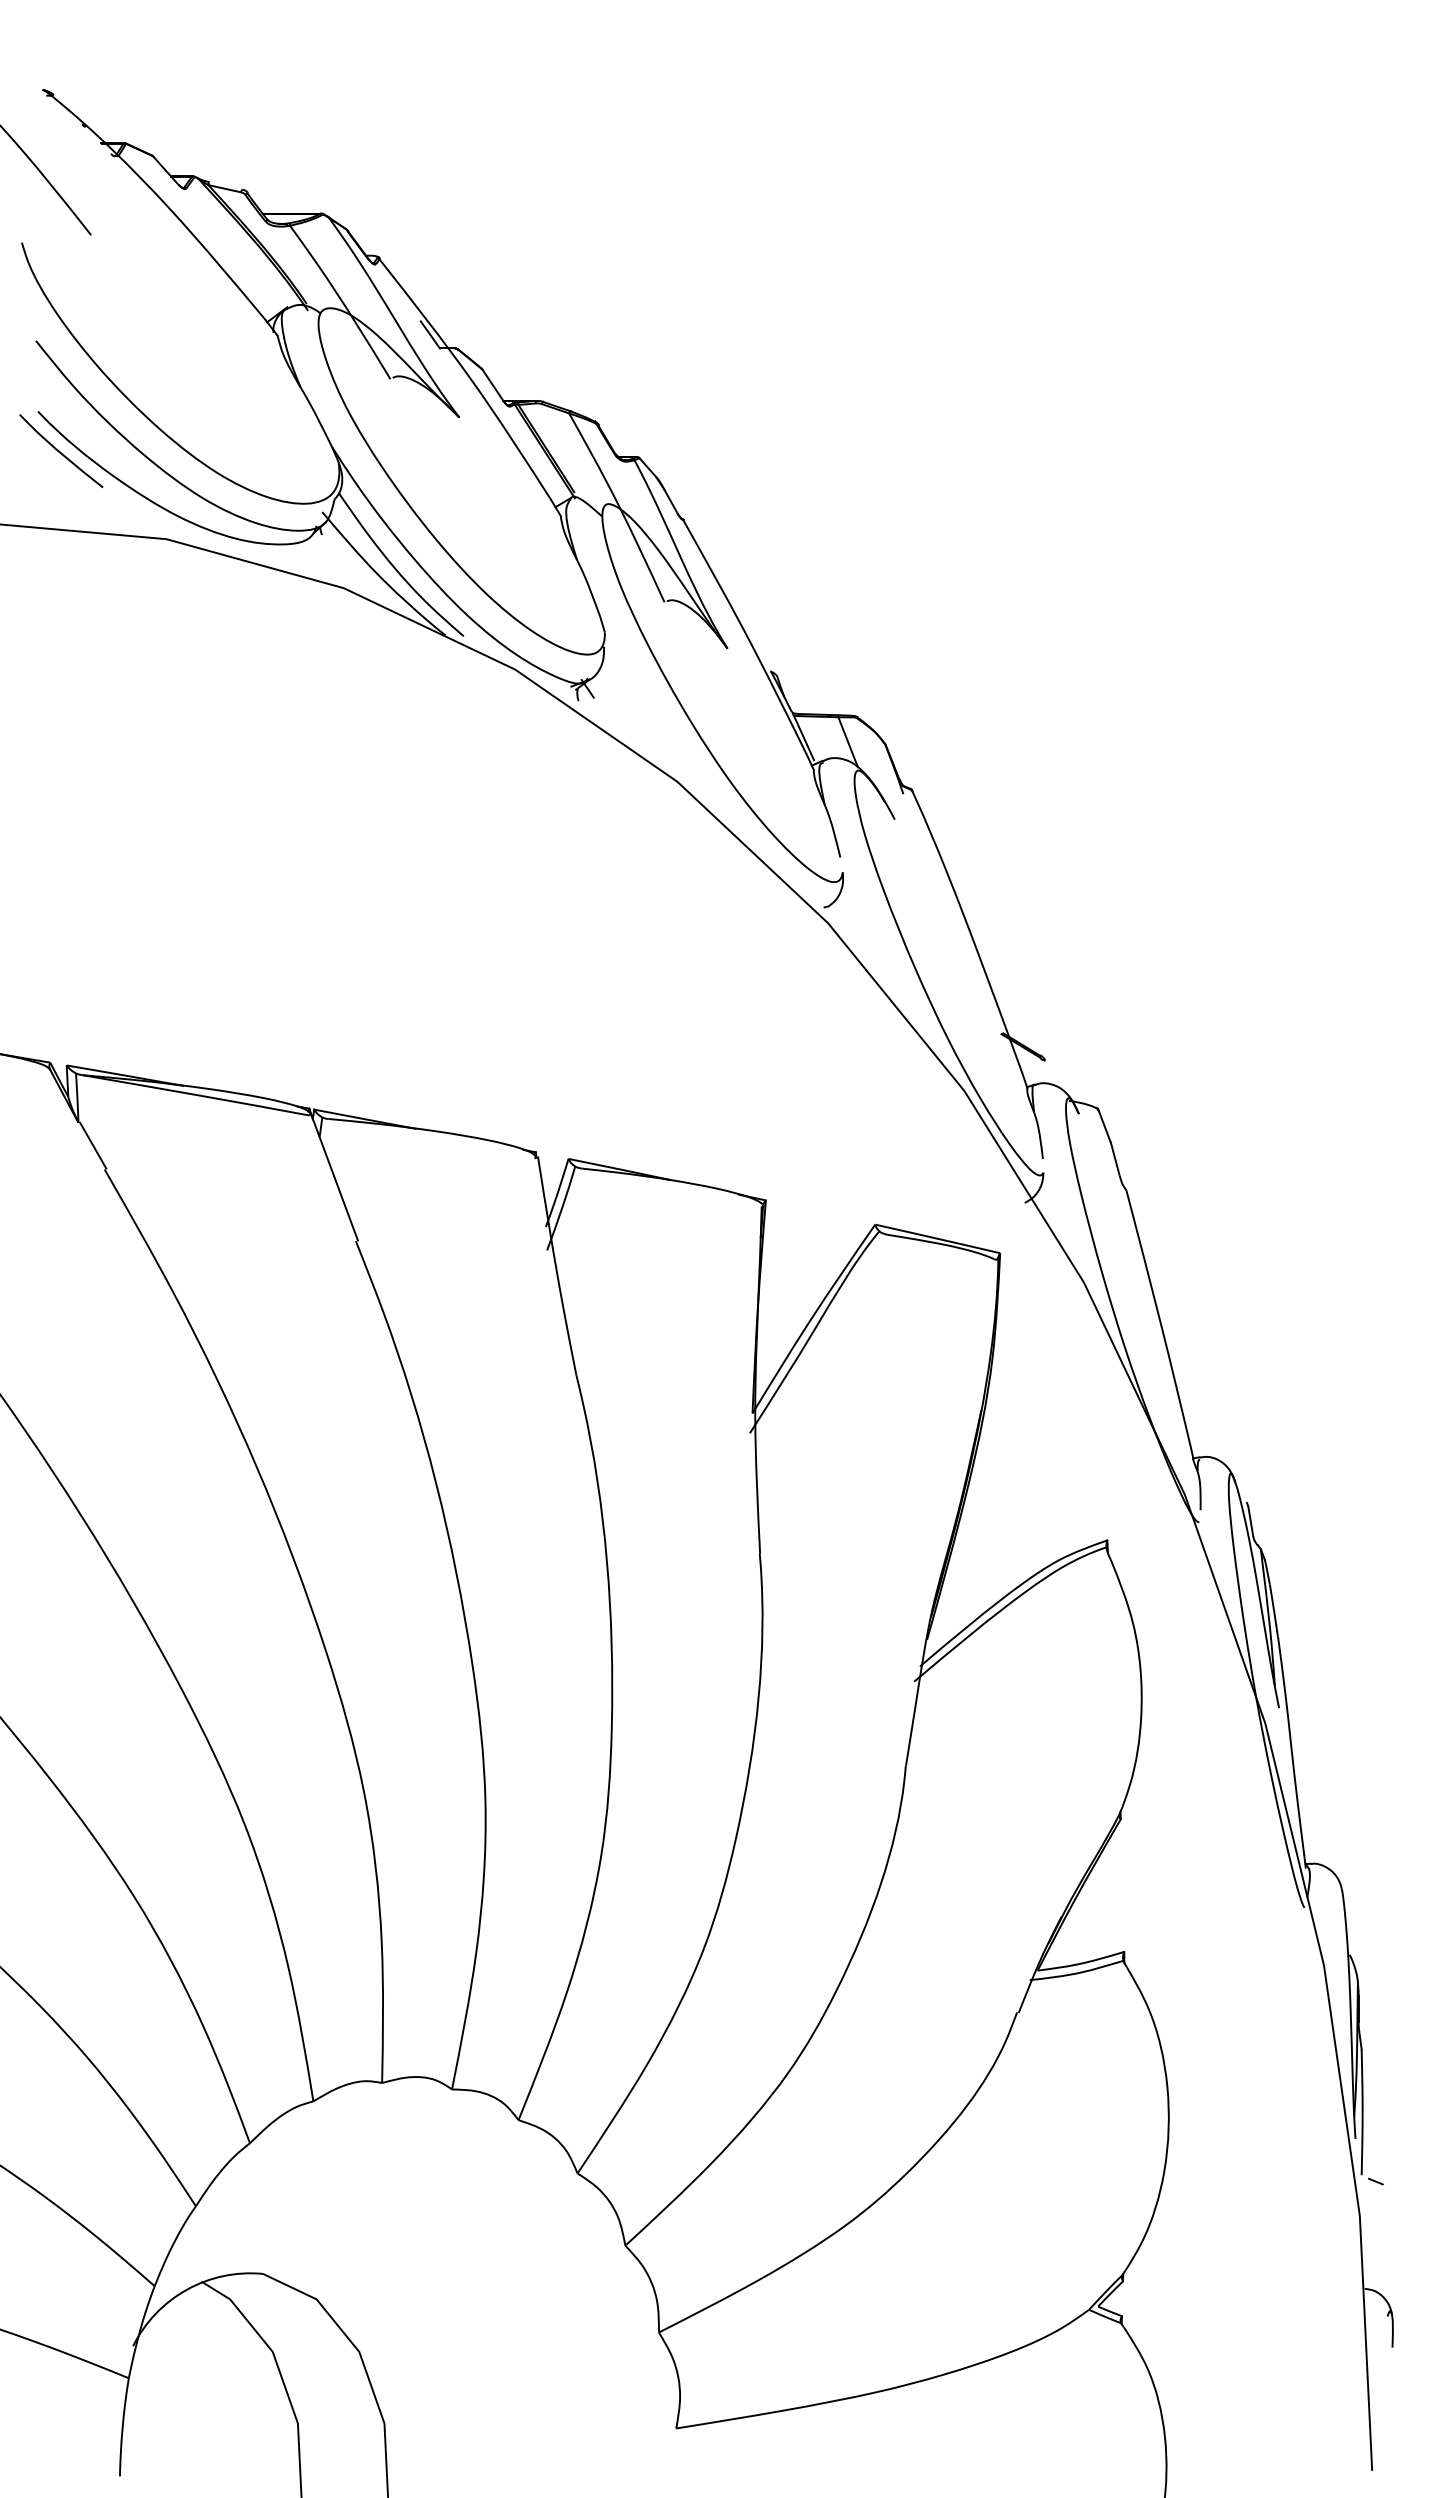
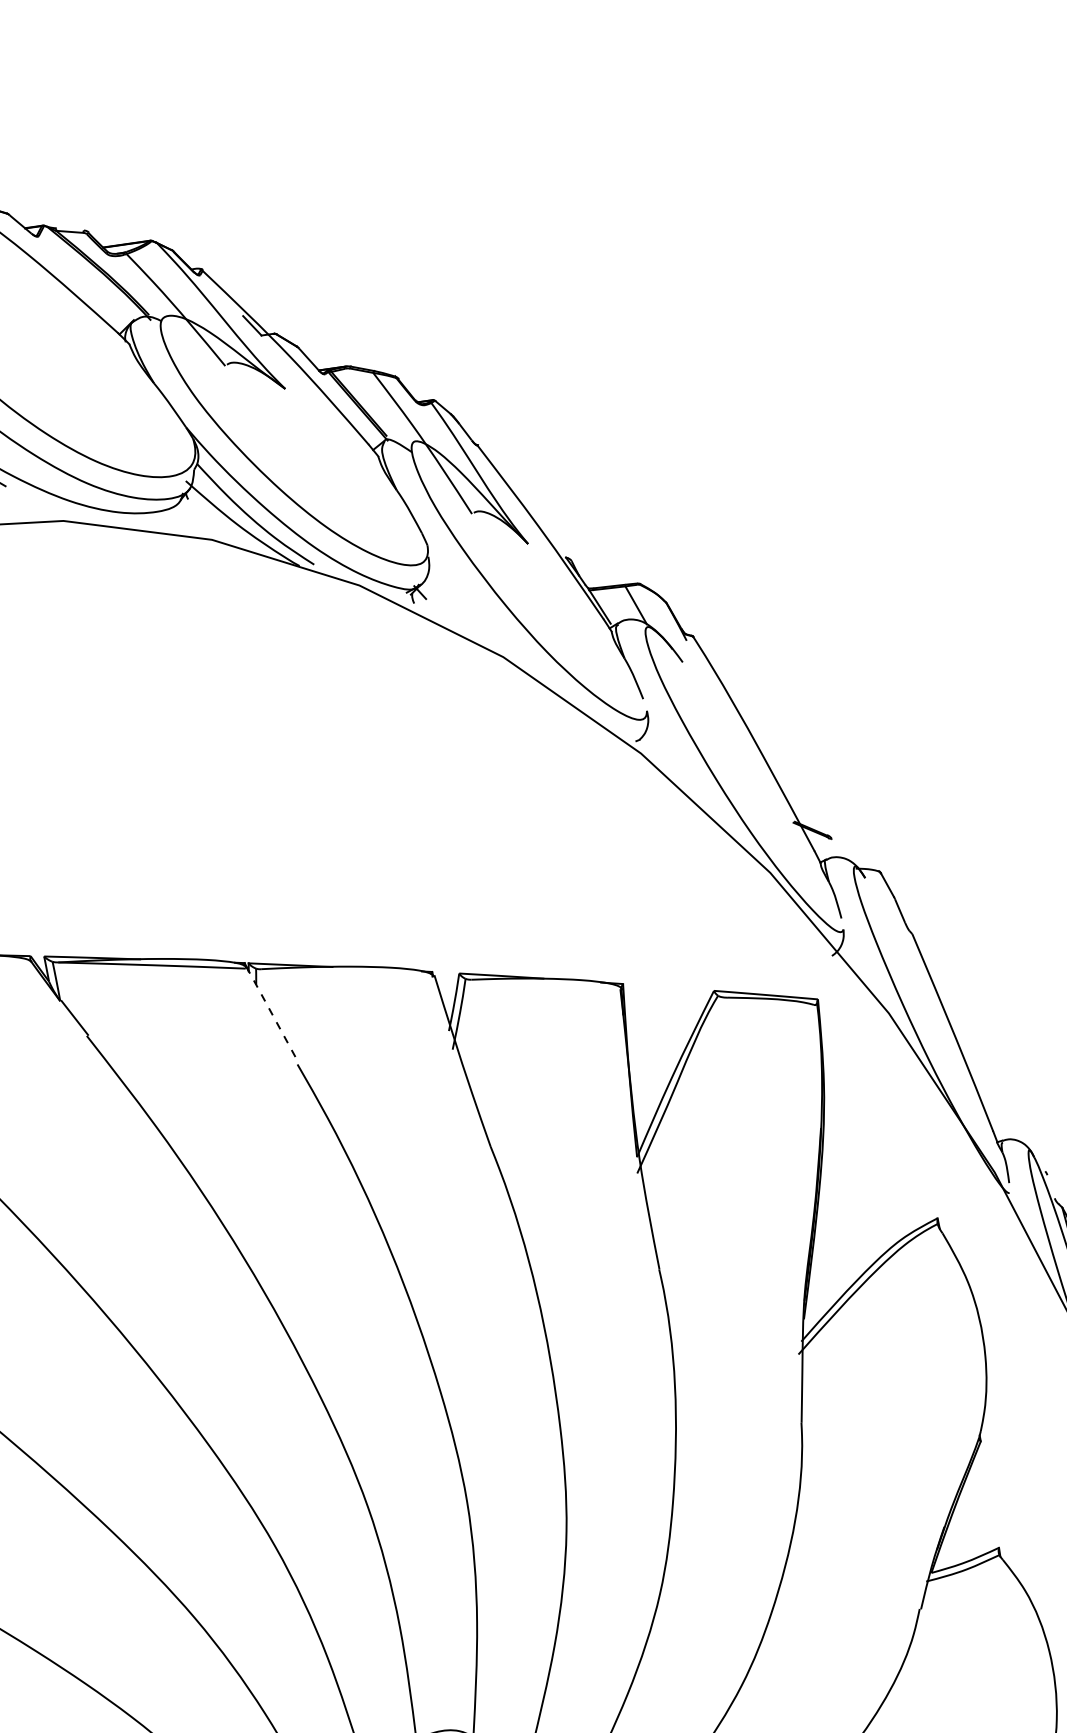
line: (334, 1176) -> (272, 1014), solid -> dashed
line: (1250, 1521) -> (1050, 1186), removed

